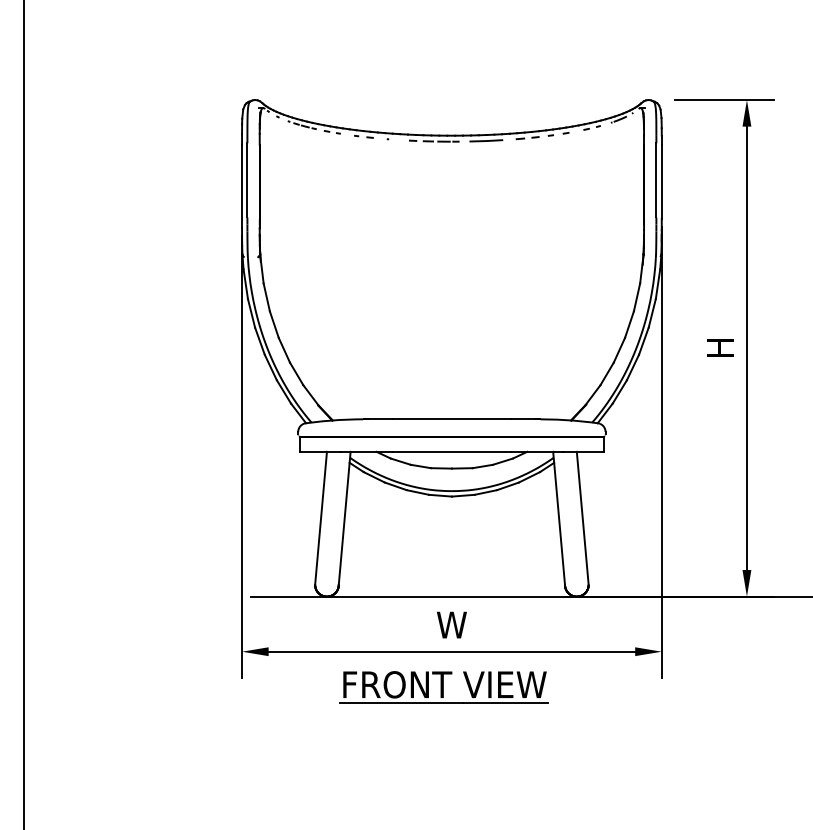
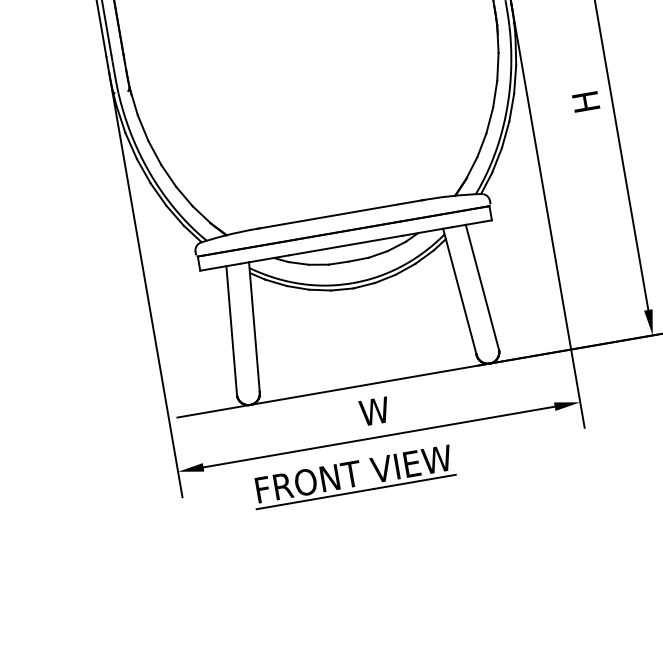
part: (443, 687) -> (353, 476), moved

